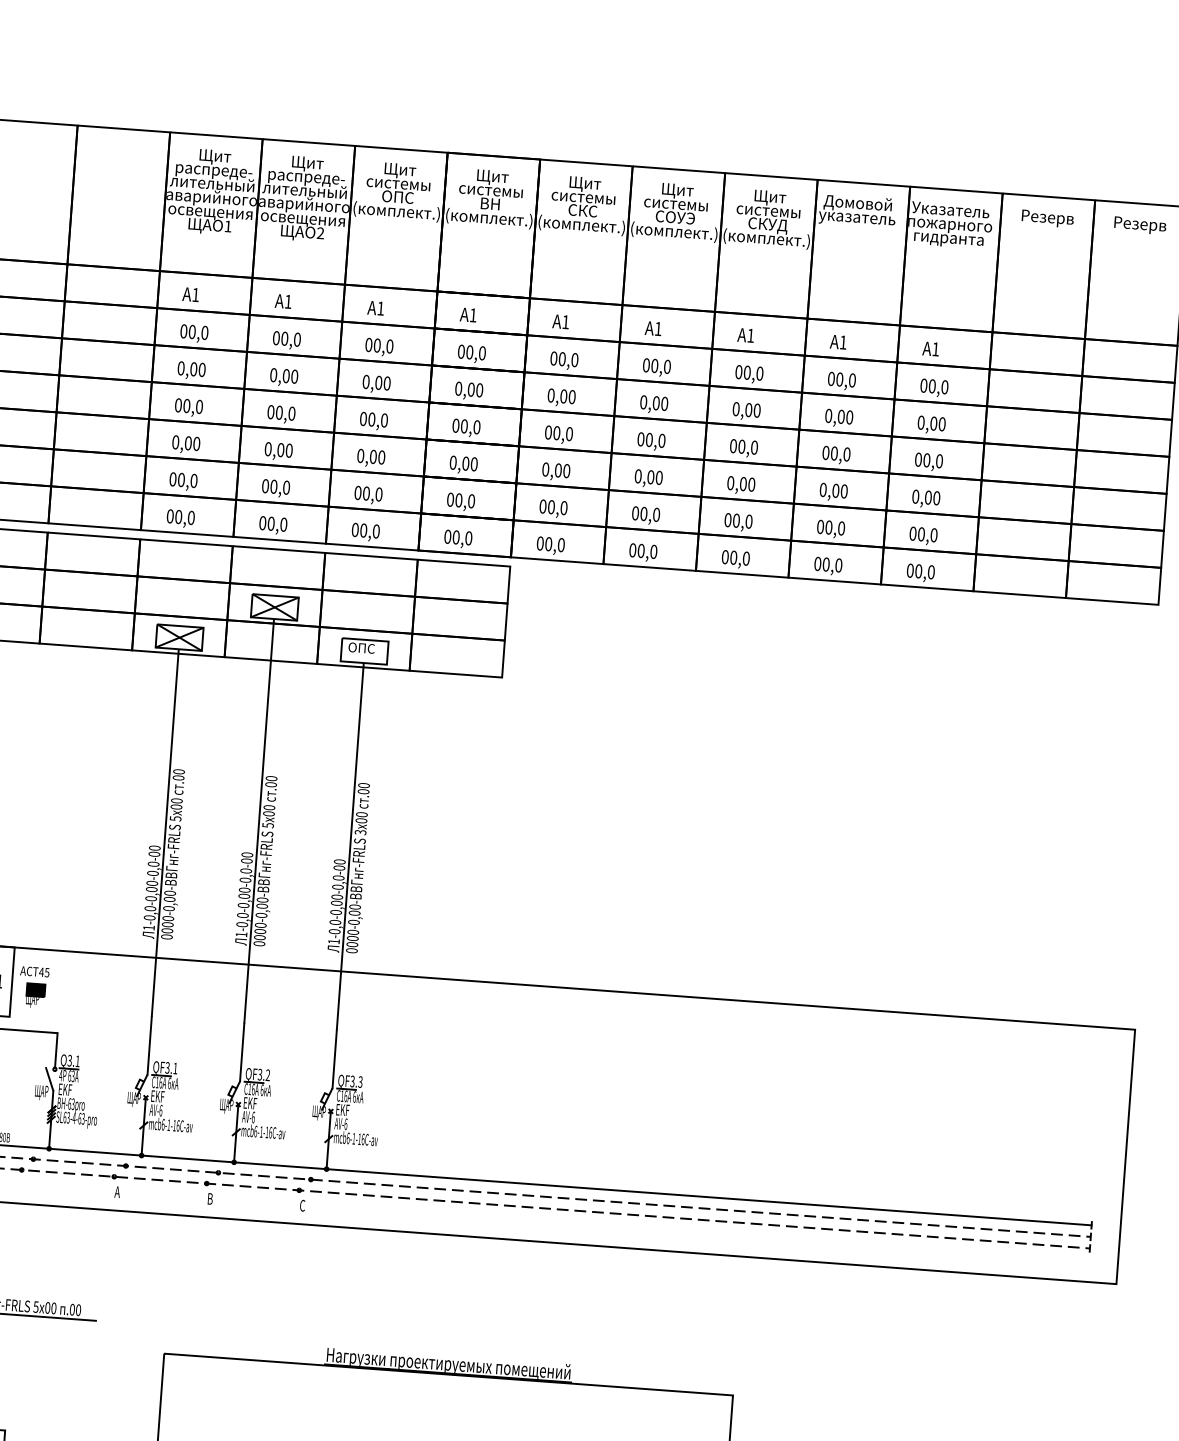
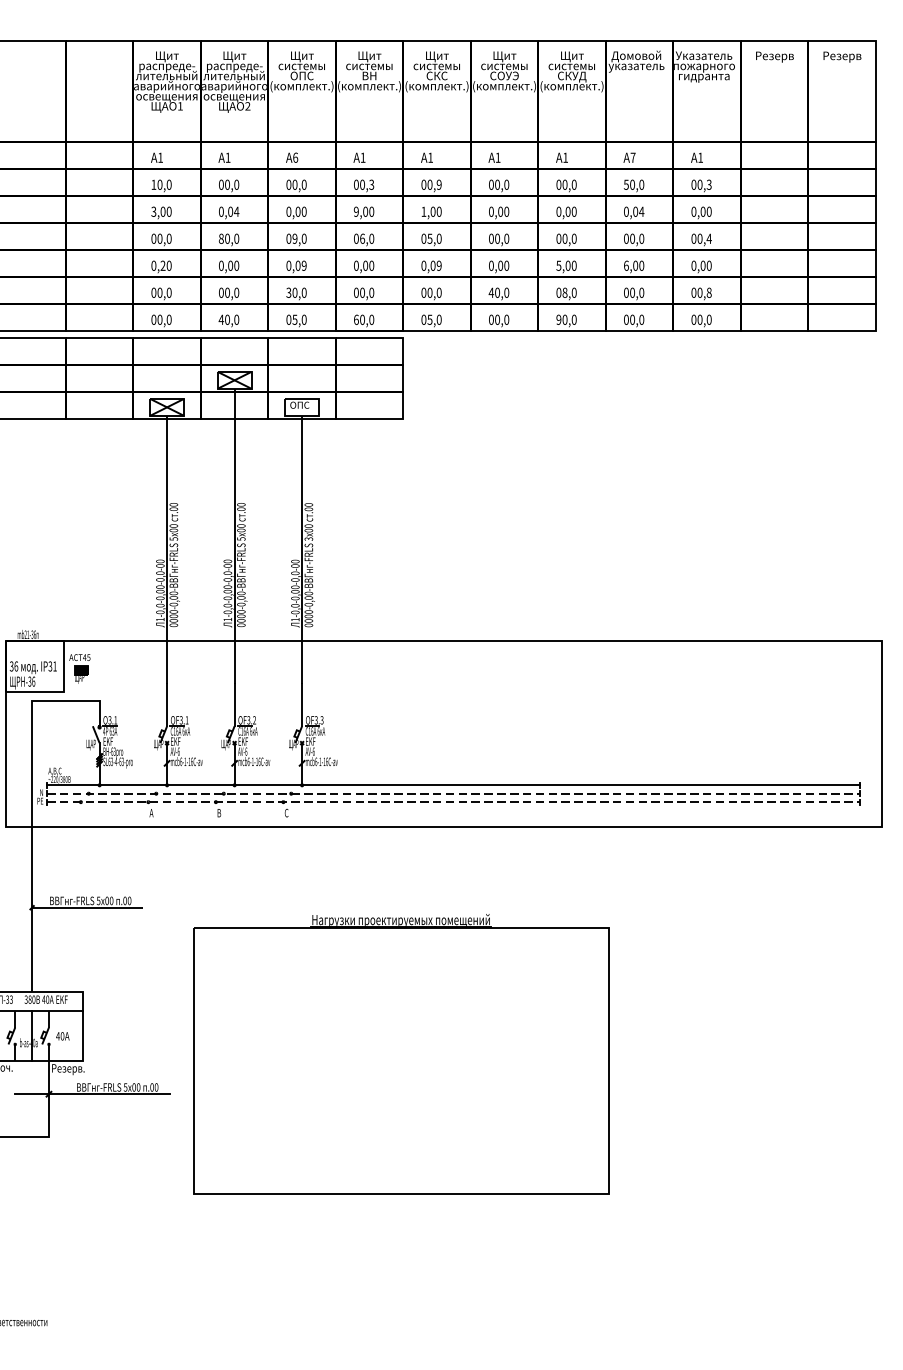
text: (380, 308) -> (295, 157), 1 -> 6
text: (183, 330) -> (153, 184), 00,0 -> 10,0
text: (842, 342) -> (632, 157), 1 -> 7
text: (482, 352) -> (371, 184), 00,0 -> 00,3
text: (573, 359) -> (438, 184), 00,0 -> 00,9
text: (180, 367) -> (153, 211), 0,00 -> 3,00
text: (294, 376) -> (236, 211), 0,00 -> 0,04
text: (830, 378) -> (625, 184), 00,0 -> 50,0
text: (943, 386) -> (708, 184), 00,0 -> 00,3
text: (457, 388) -> (355, 211), 0,00 -> 9,00
text: (550, 395) -> (423, 211), 0,00 -> 1,00
text: (269, 413) -> (220, 239), 00,0 -> 80,0
text: (849, 417) -> (641, 211), 0,00 -> 0,04
text: (371, 419) -> (294, 238), 00,0 -> 09,0
text: (464, 425) -> (362, 238), 00,0 -> 06,0
text: (556, 432) -> (429, 238), 00,0 -> 05,0
text: (187, 442) -> (162, 265), 0,00 -> 0,20
text: (380, 456) -> (303, 265), 0,00 -> 0,09
text: (938, 460) -> (708, 238), 00,0 -> 00,4
text: (565, 470) -> (438, 265), 0,00 -> 0,09
text: (730, 482) -> (558, 265), 0,00 -> 5,00
text: (823, 489) -> (626, 265), 0,00 -> 6,00
text: (357, 492) -> (288, 292), 00,0 -> 30,0
text: (635, 512) -> (491, 292), 00,0 -> 40,0
text: (735, 520) -> (564, 292), 00,0 -> 08,0
text: (263, 522) -> (221, 319), 00,0 -> 40,0
text: (363, 530) -> (294, 319), 00,0 -> 05,0
text: (447, 536) -> (356, 319), 00,0 -> 60,0
text: (932, 536) -> (708, 293), 00,0 -> 00,8
text: (548, 543) -> (429, 319), 00,0 -> 05,0
text: (724, 556) -> (558, 319), 00,0 -> 90,0

